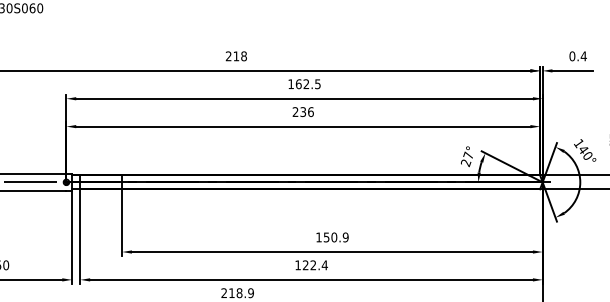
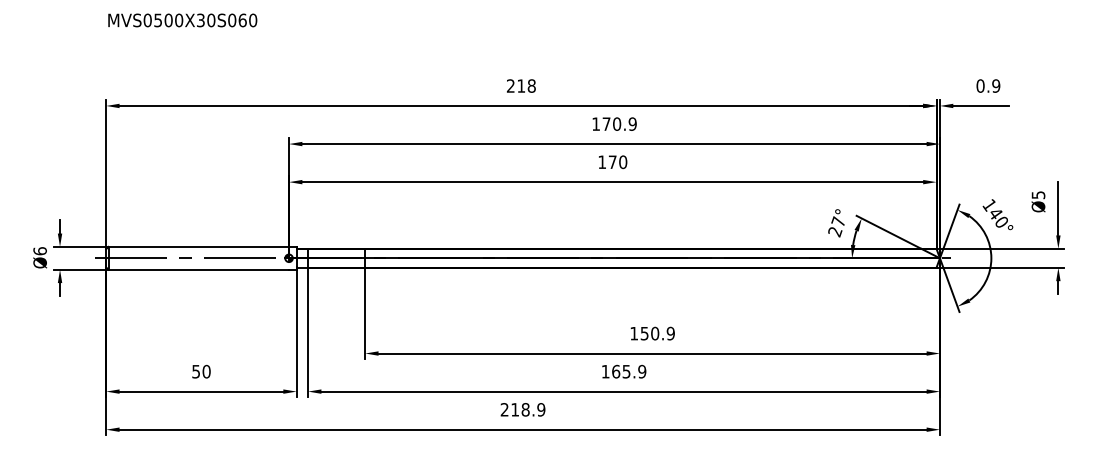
text: (583, 55) -> (995, 85), 0.4 -> 0.9
text: (308, 83) -> (619, 123), 162.5 -> 170.9
text: (303, 112) -> (612, 162), 236 -> 170
text: (315, 265) -> (629, 371), 122.4 -> 165.9

